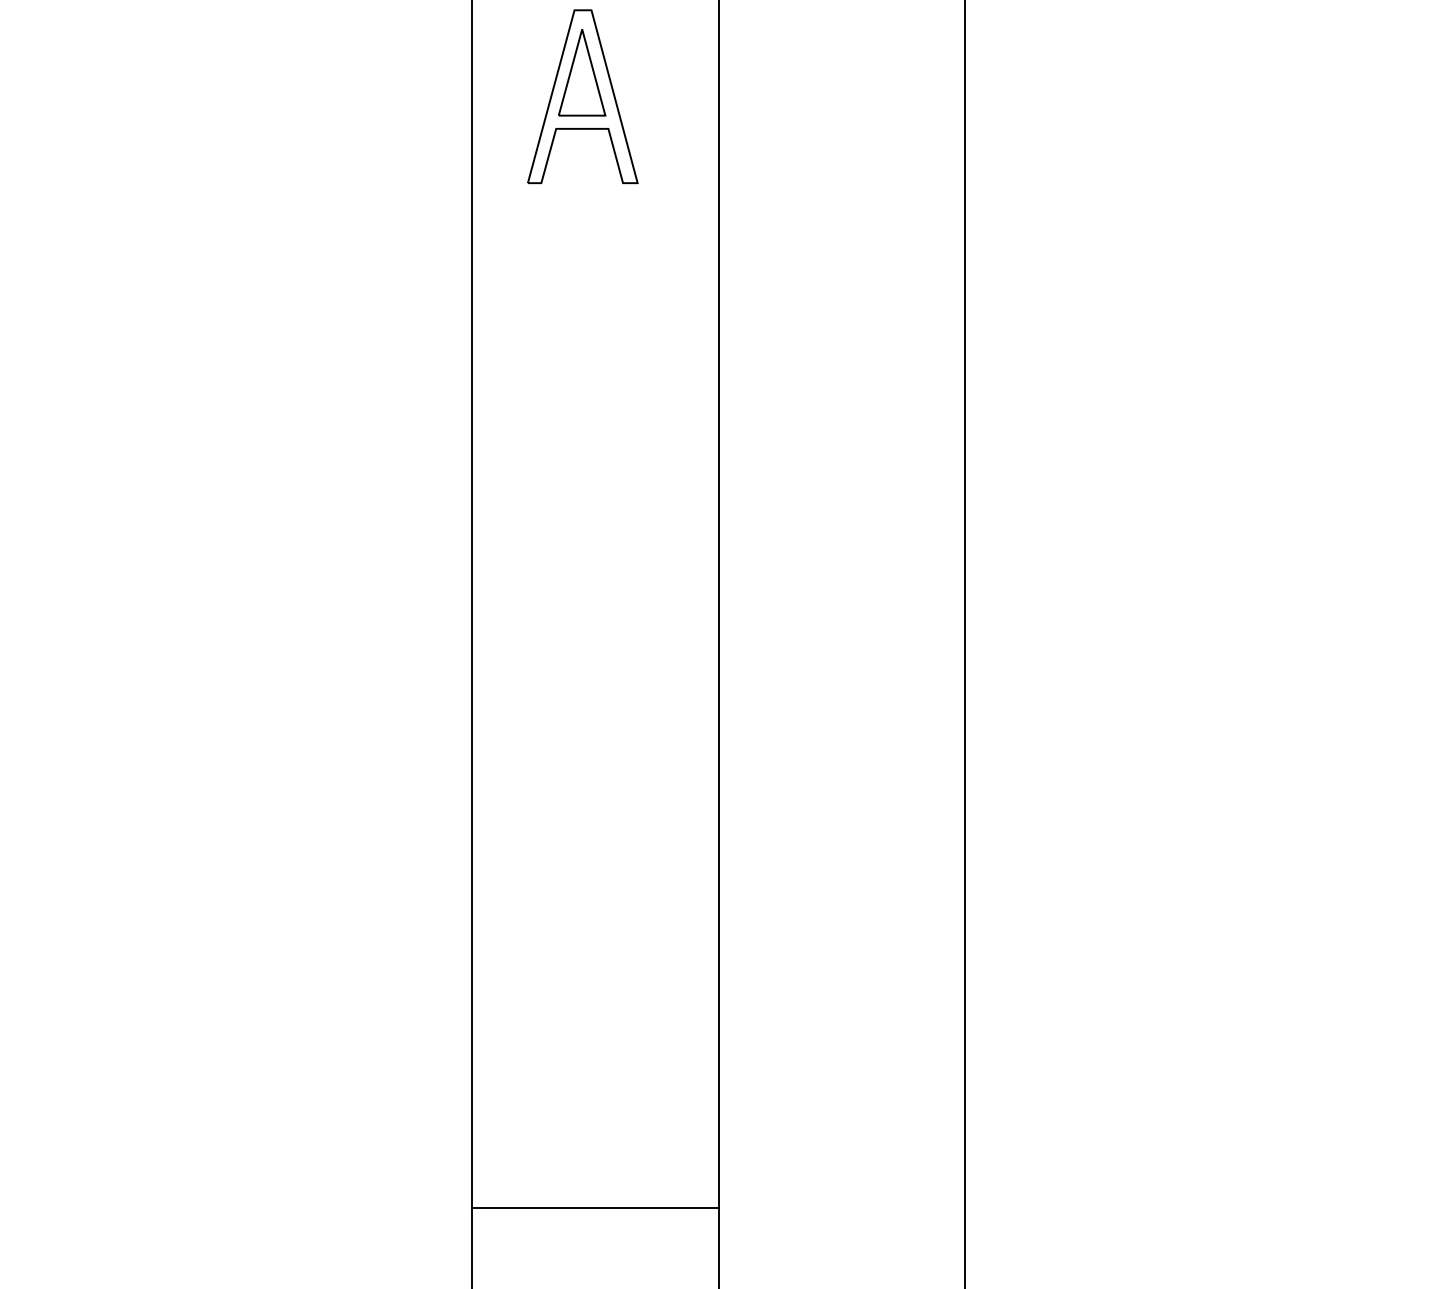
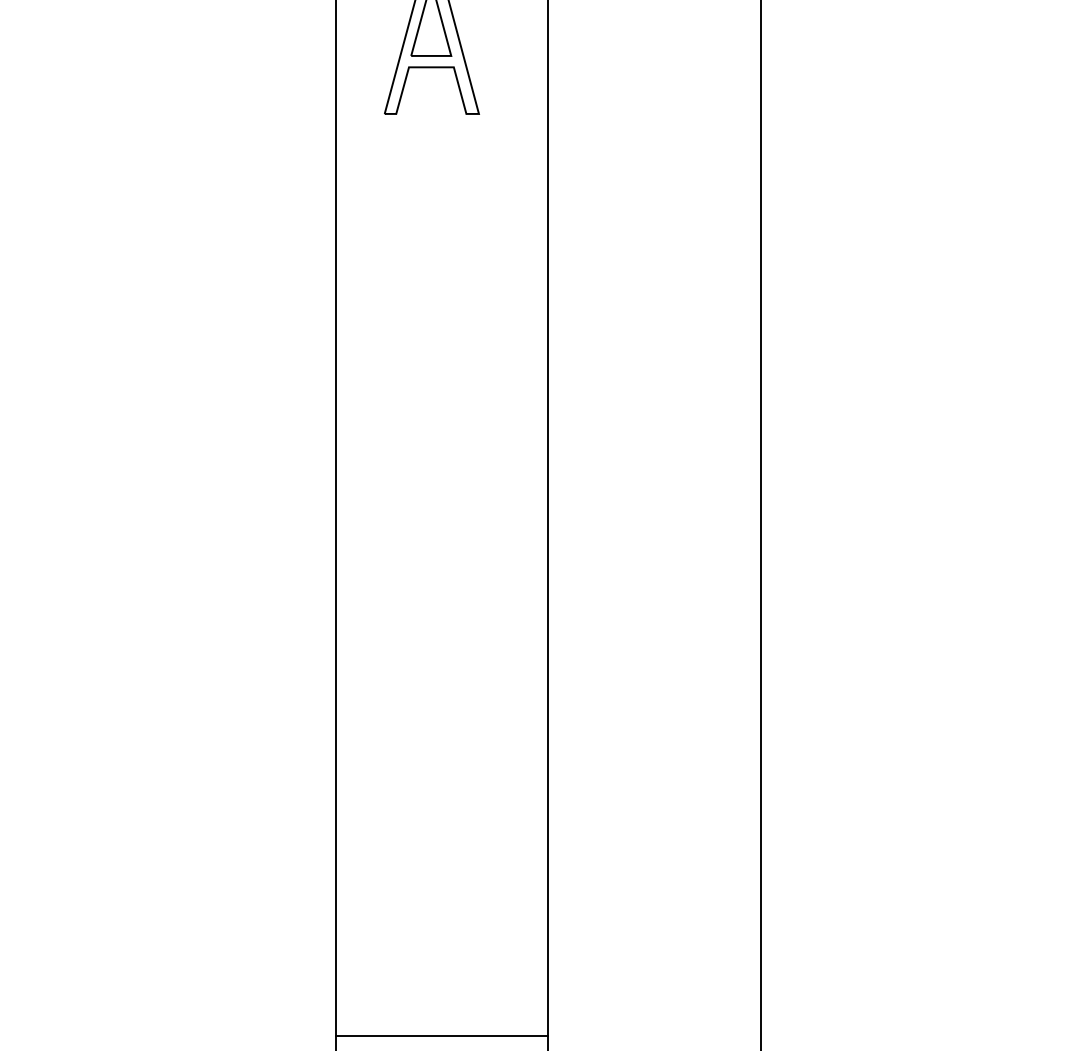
line: (594, 1208) -> (441, 1035), moved

